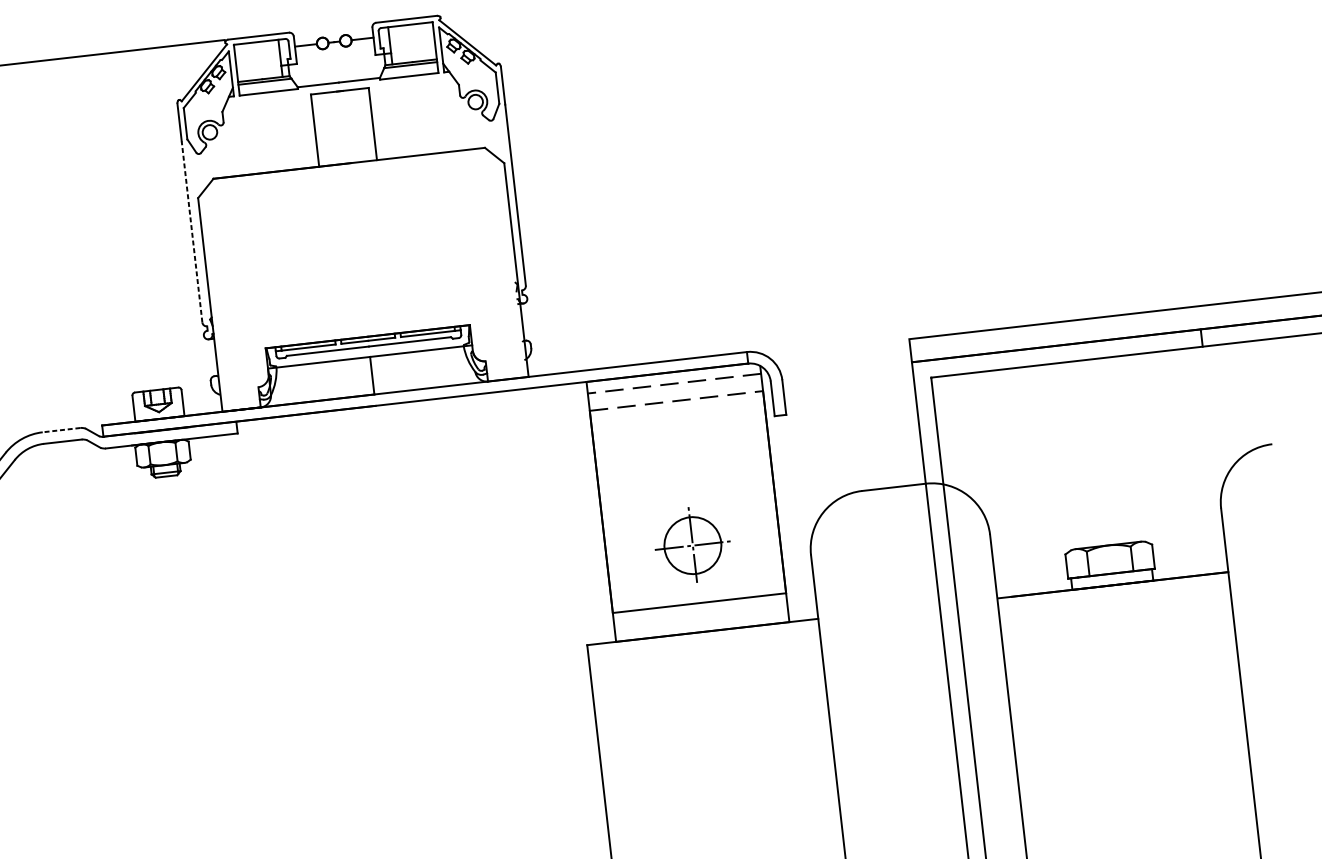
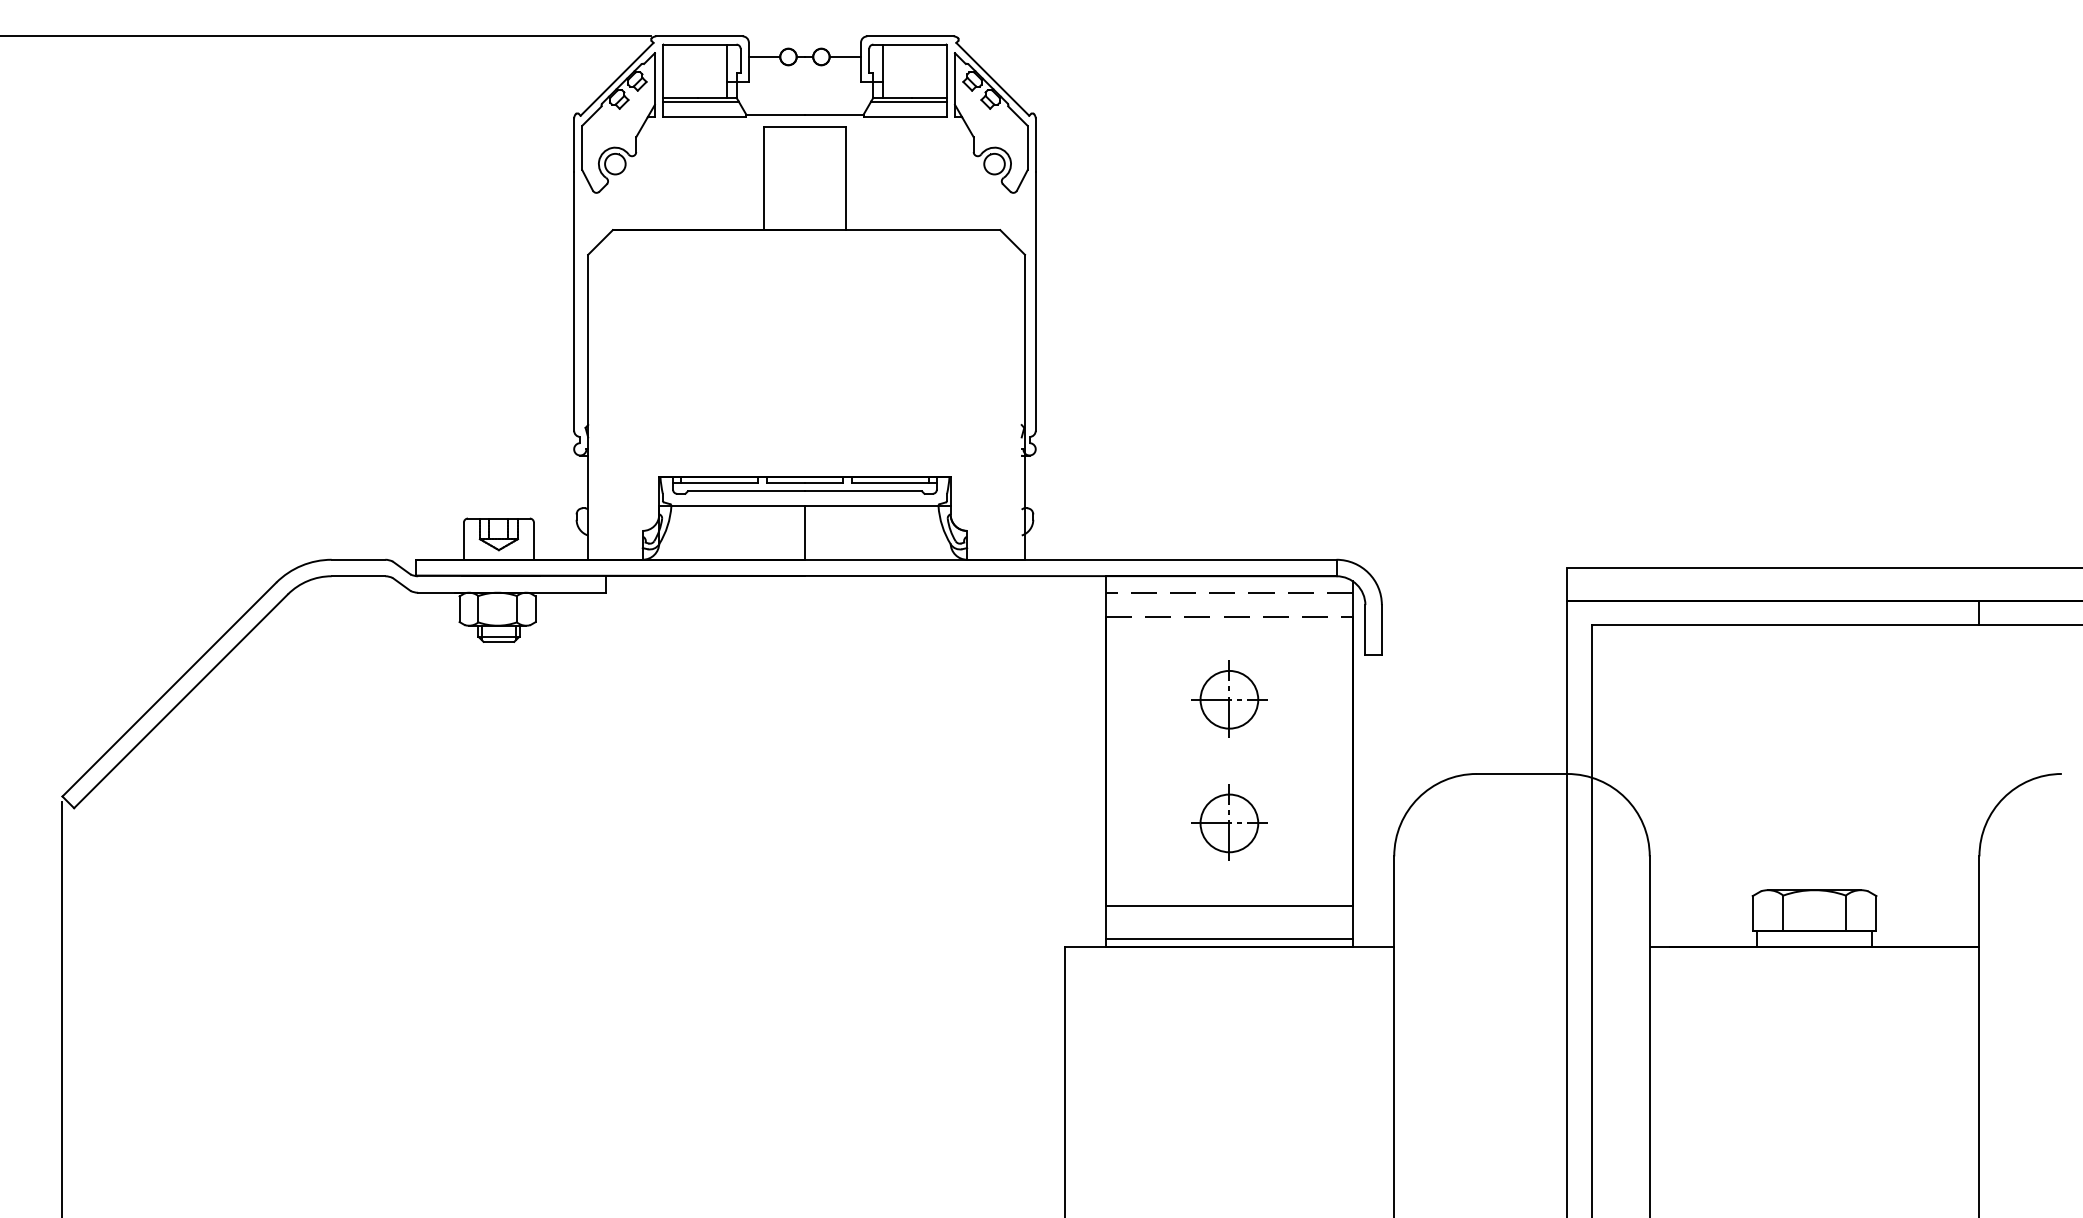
line: (192, 231) -> (574, 301), dashed -> solid
line: (61, 429) -> (358, 559), dashed -> solid
part: (683, 457) -> (1229, 698), added
part: (692, 544) -> (1229, 822), size x0.71
line: (702, 625) -> (1229, 938), added

